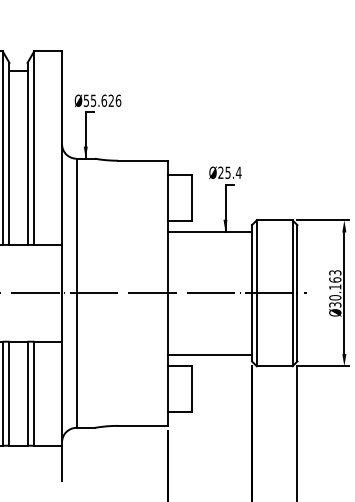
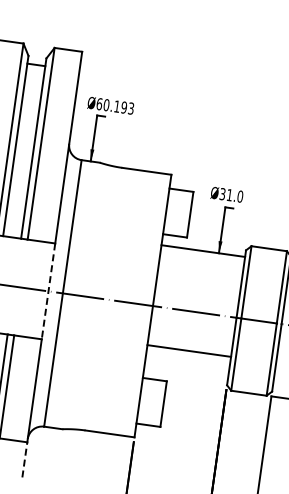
text: (102, 100) -> (115, 106), 55.626 -> 60.193
text: (229, 172) -> (231, 195), 25.4 -> 31.0
line: (62, 293) -> (48, 291), solid -> dashed
line: (209, 354) -> (189, 350), moved
line: (62, 463) -> (25, 459), solid -> dashed

